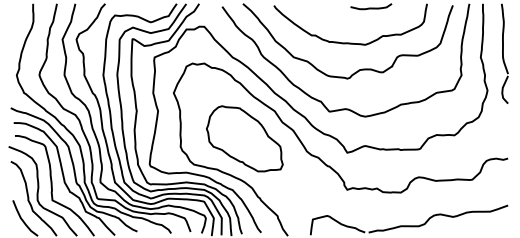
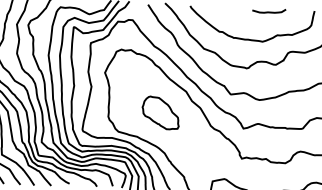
part: (244, 138) -> (160, 112), size x0.6

